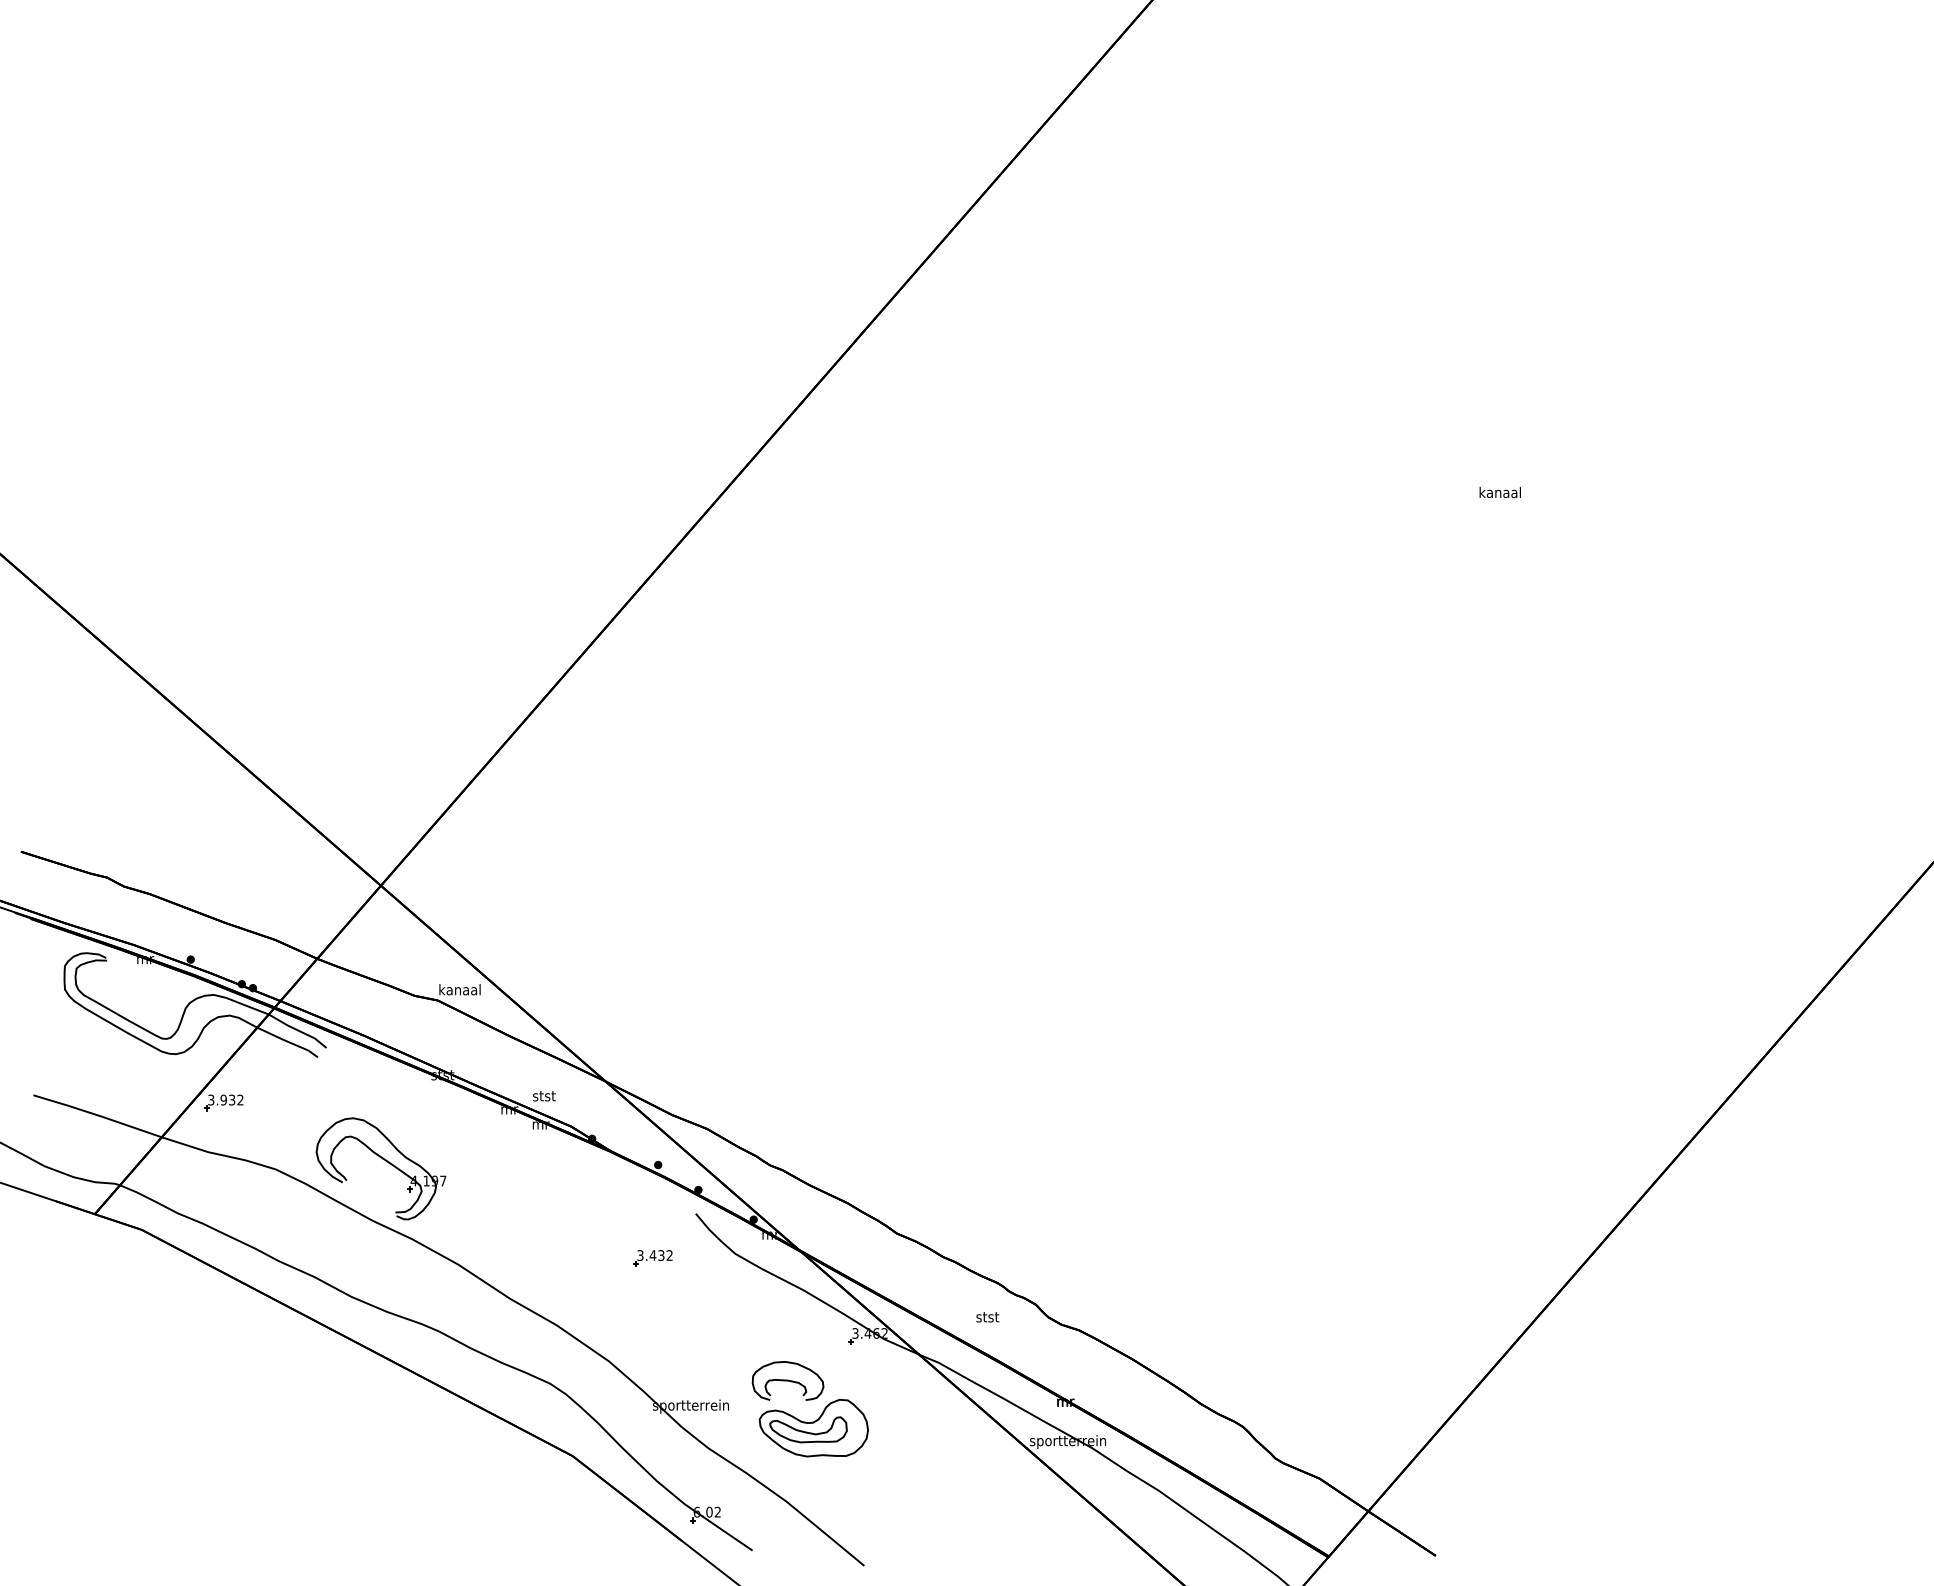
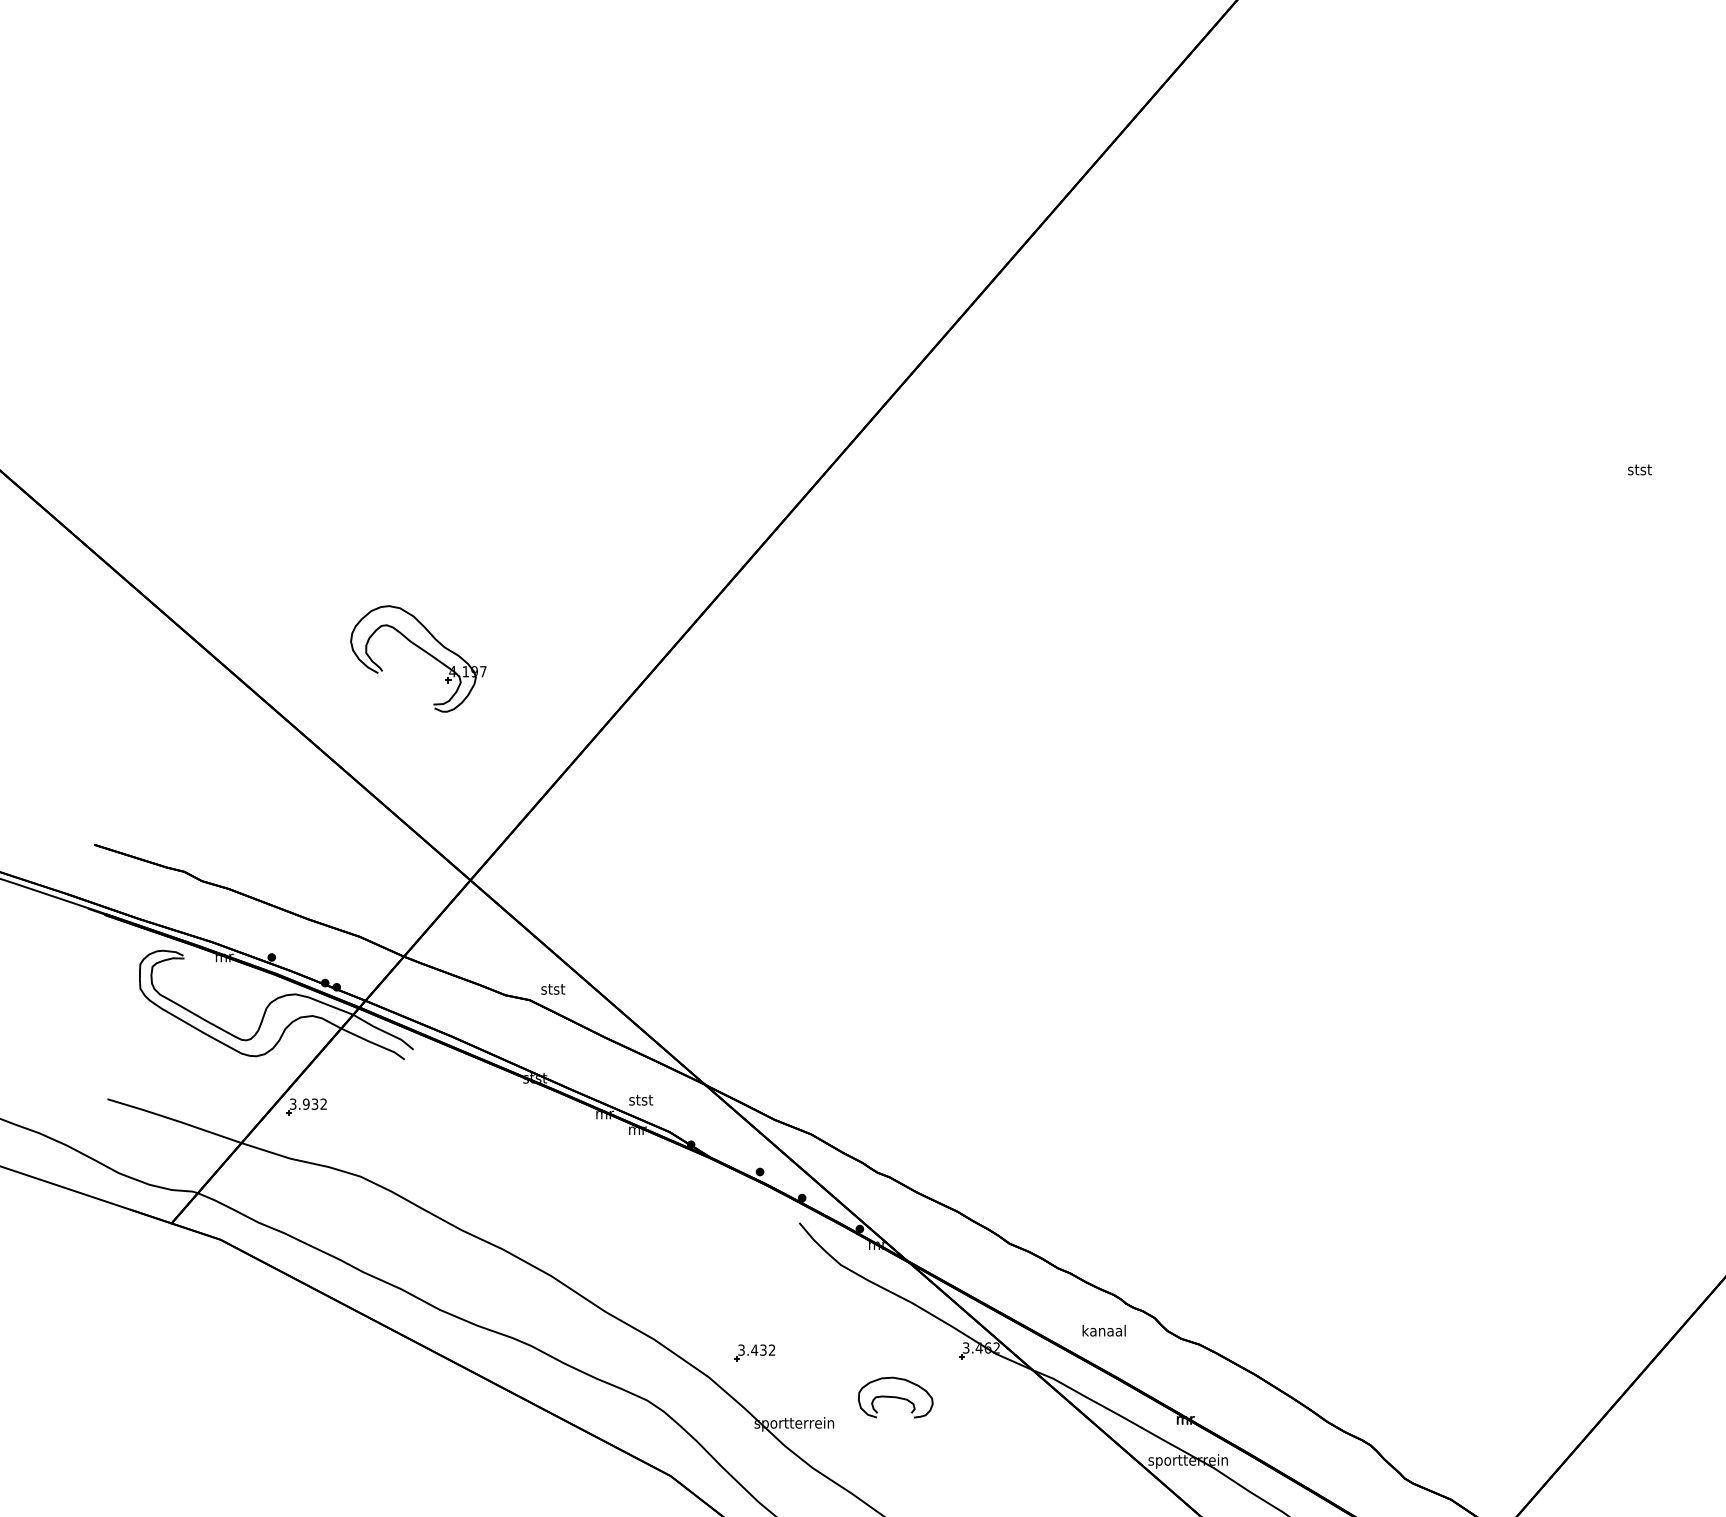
text: (1499, 492) -> (1638, 469), kanaal -> stst
text: (459, 989) -> (552, 988), kanaal -> stst
part: (385, 1161) -> (422, 651), moved
part: (652, 1258) -> (754, 1353), moved
text: (987, 1316) -> (1104, 1330), stst -> kanaal
part: (813, 1427) -> (922, 1446), removed

